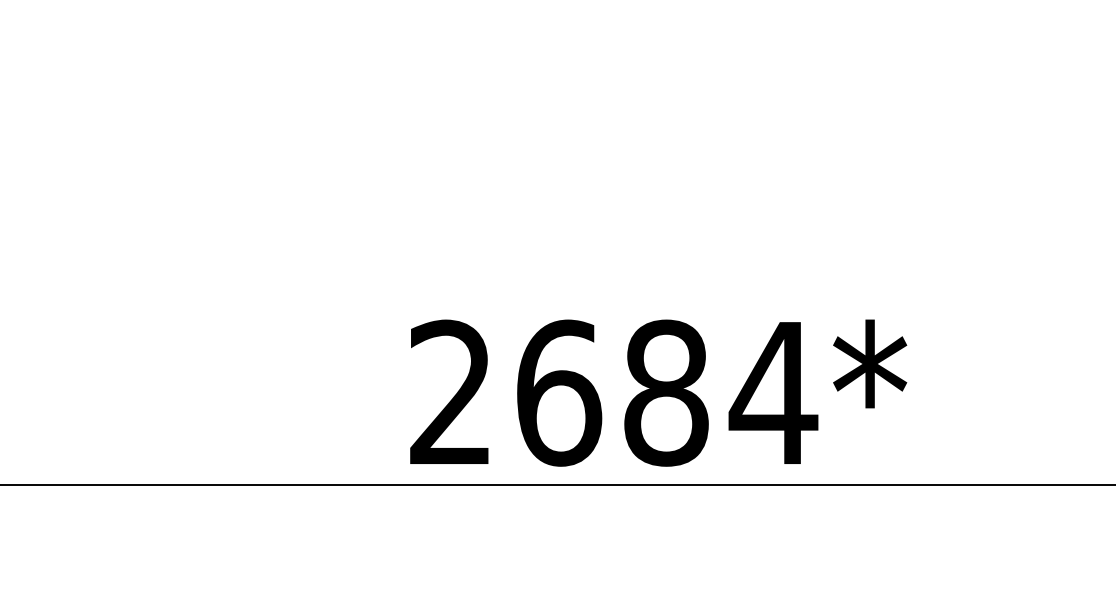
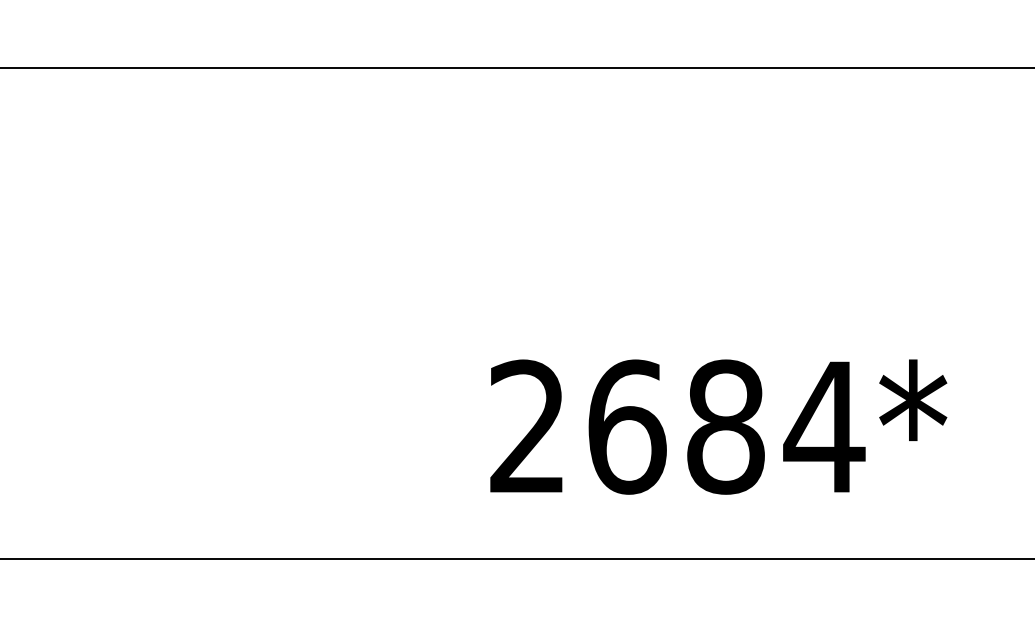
text: (658, 392) -> (718, 426), moved

